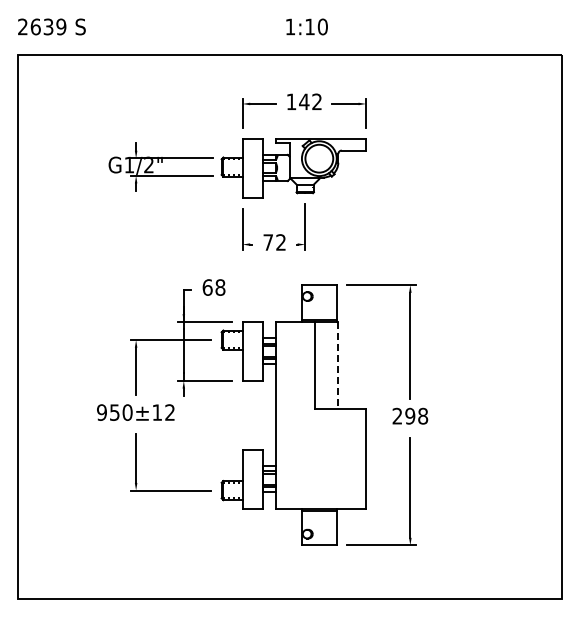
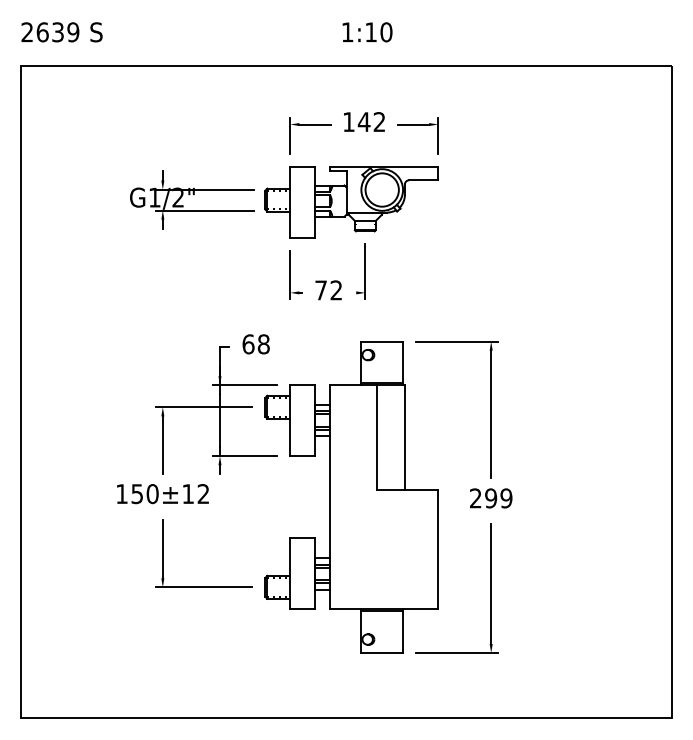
line: (338, 365) -> (405, 437), dashed -> solid
text: (101, 412) -> (121, 493), 950±12 -> 150±12
text: (423, 416) -> (506, 498), 298 -> 299

